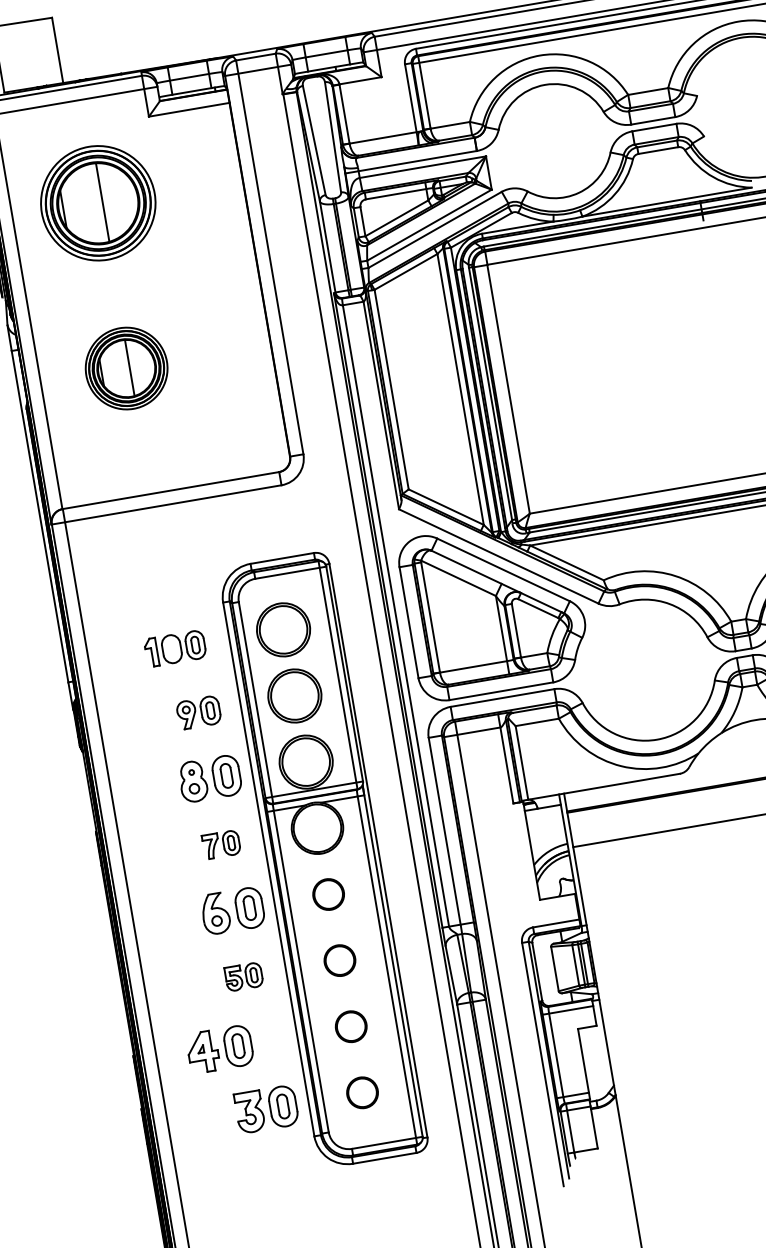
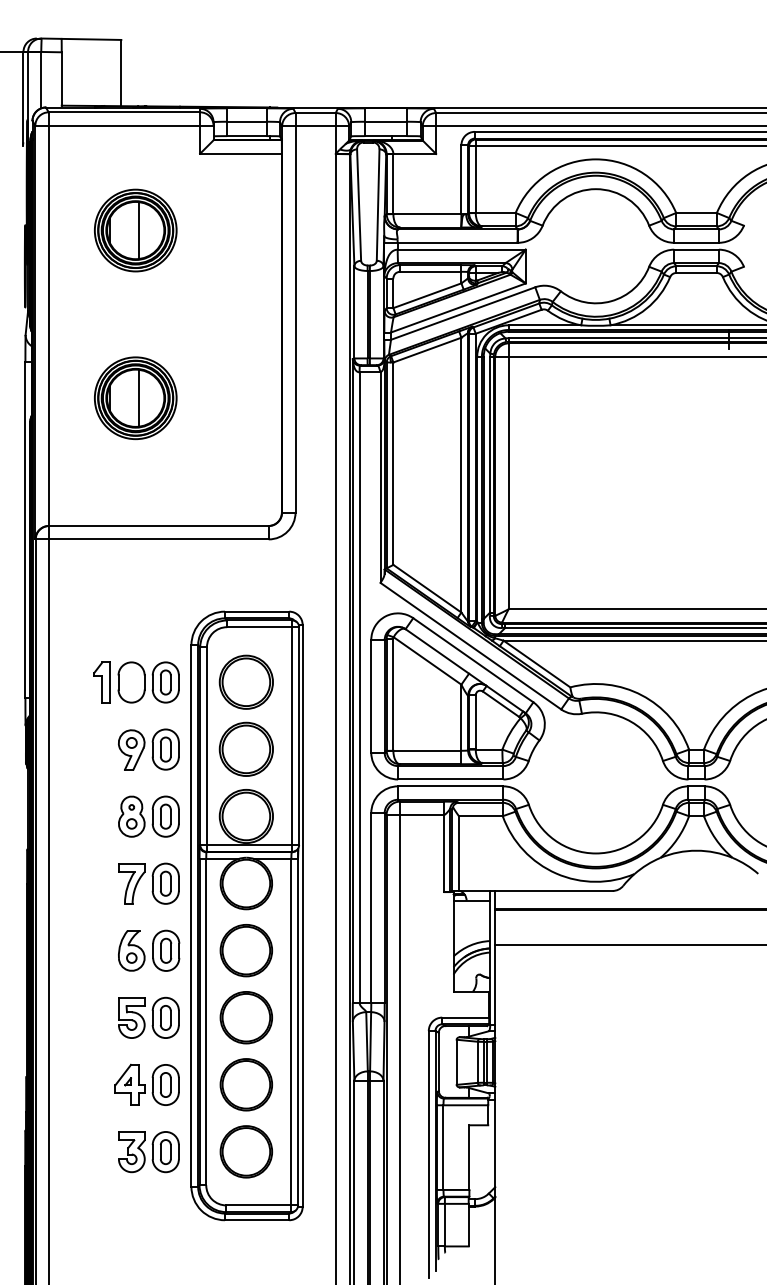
part: (98, 203) -> (135, 230), size x0.71
part: (175, 648) -> (136, 682), size x1.43
part: (198, 712) -> (148, 749), size x1.43
part: (220, 844) -> (148, 883), size x1.67
part: (327, 894) -> (245, 950), size x1.67
part: (339, 960) -> (245, 1017), size x1.67
part: (243, 976) -> (148, 1017), size x1.67
part: (350, 1026) -> (245, 1084), size x1.67
part: (219, 1048) -> (146, 1084), moved
part: (361, 1092) -> (245, 1151), size x1.67

